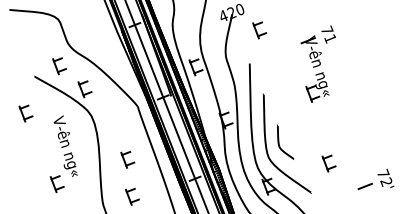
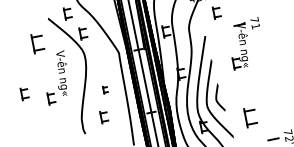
part: (317, 63) -> (243, 42), moved
part: (25, 113) -> (37, 44), size x1.6
part: (127, 159) -> (105, 90), size x0.6
part: (328, 163) -> (249, 118), size x1.6
part: (19, 184) -> (23, 94), added

